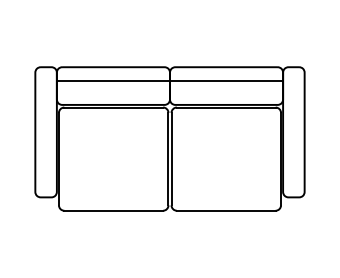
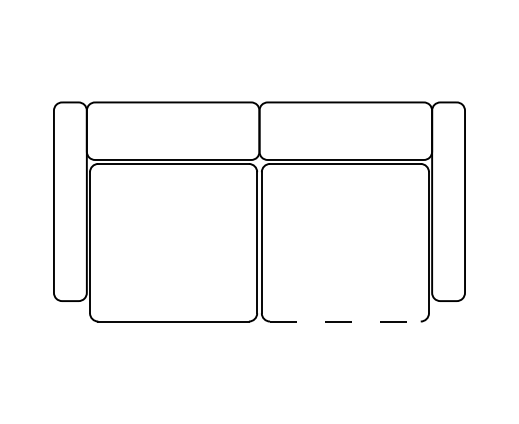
line: (169, 81) -> (258, 124), removed
line: (226, 210) -> (345, 321), solid -> dashed

